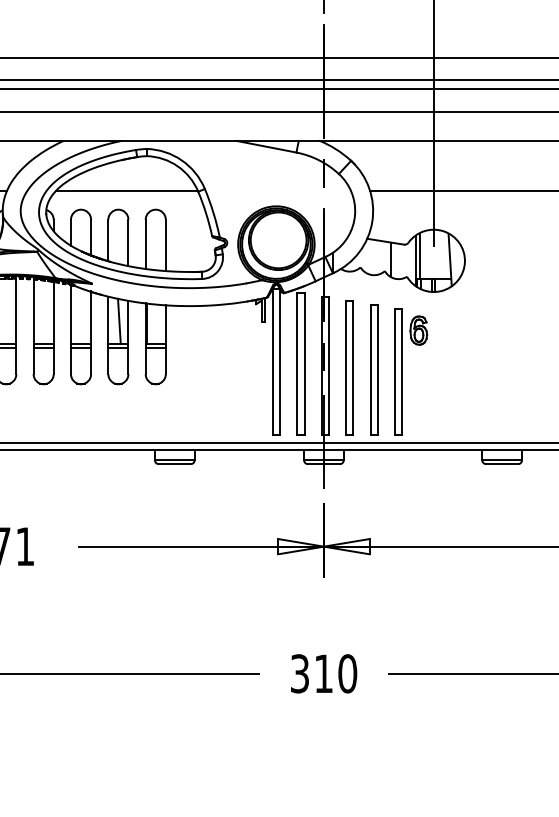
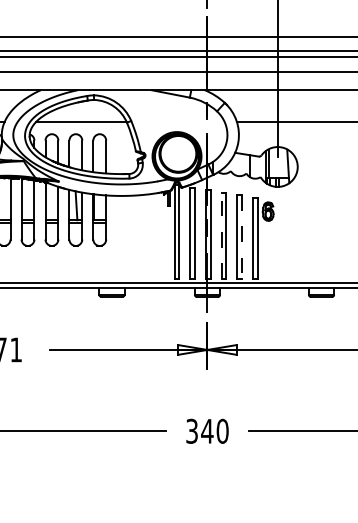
line: (345, 367) -> (221, 235), solid -> dashed
line: (377, 369) -> (241, 236), solid -> dashed
text: (324, 674) -> (207, 431), 310 -> 340

